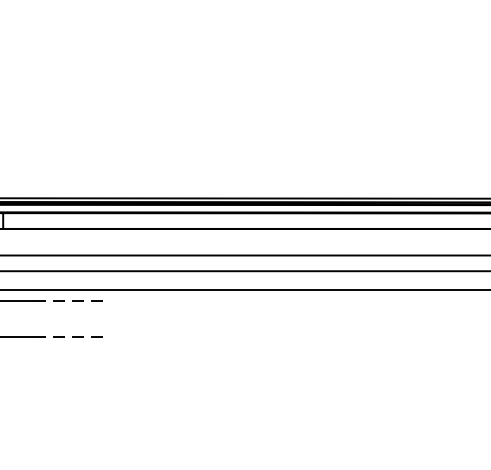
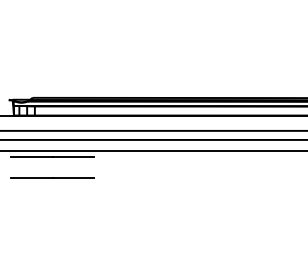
line: (70, 301) -> (73, 157), dashed -> solid
line: (70, 337) -> (73, 178), dashed -> solid

